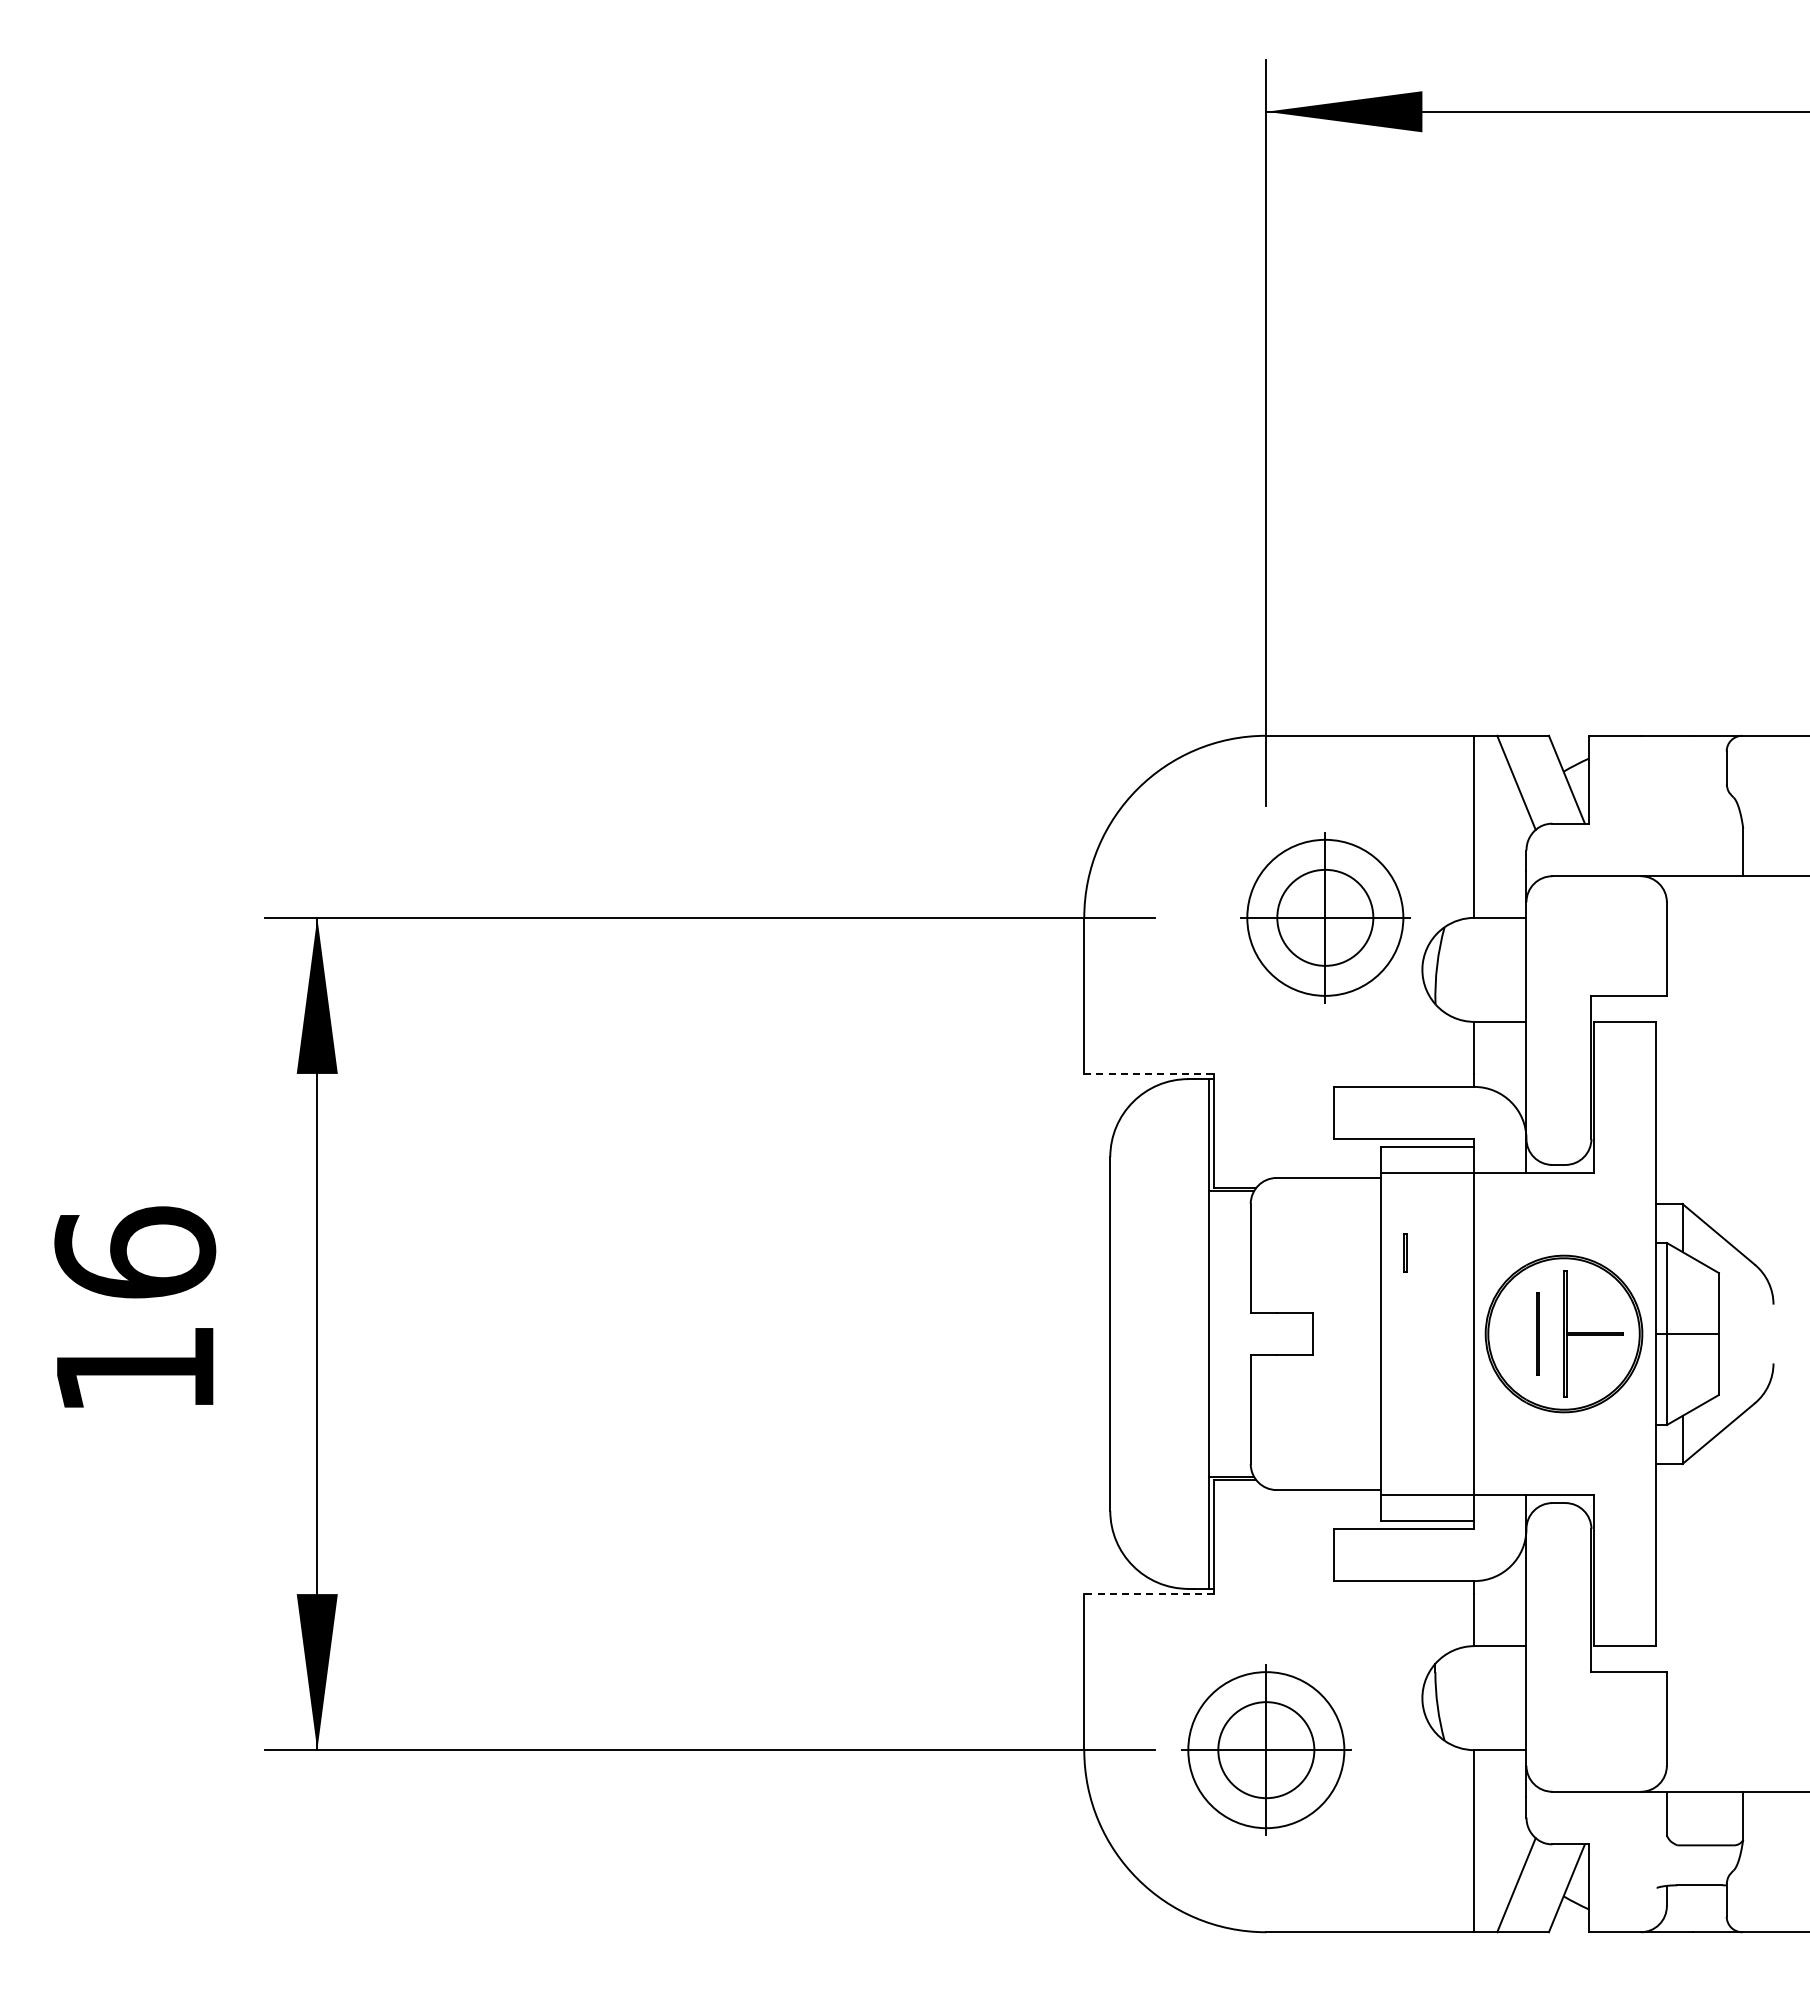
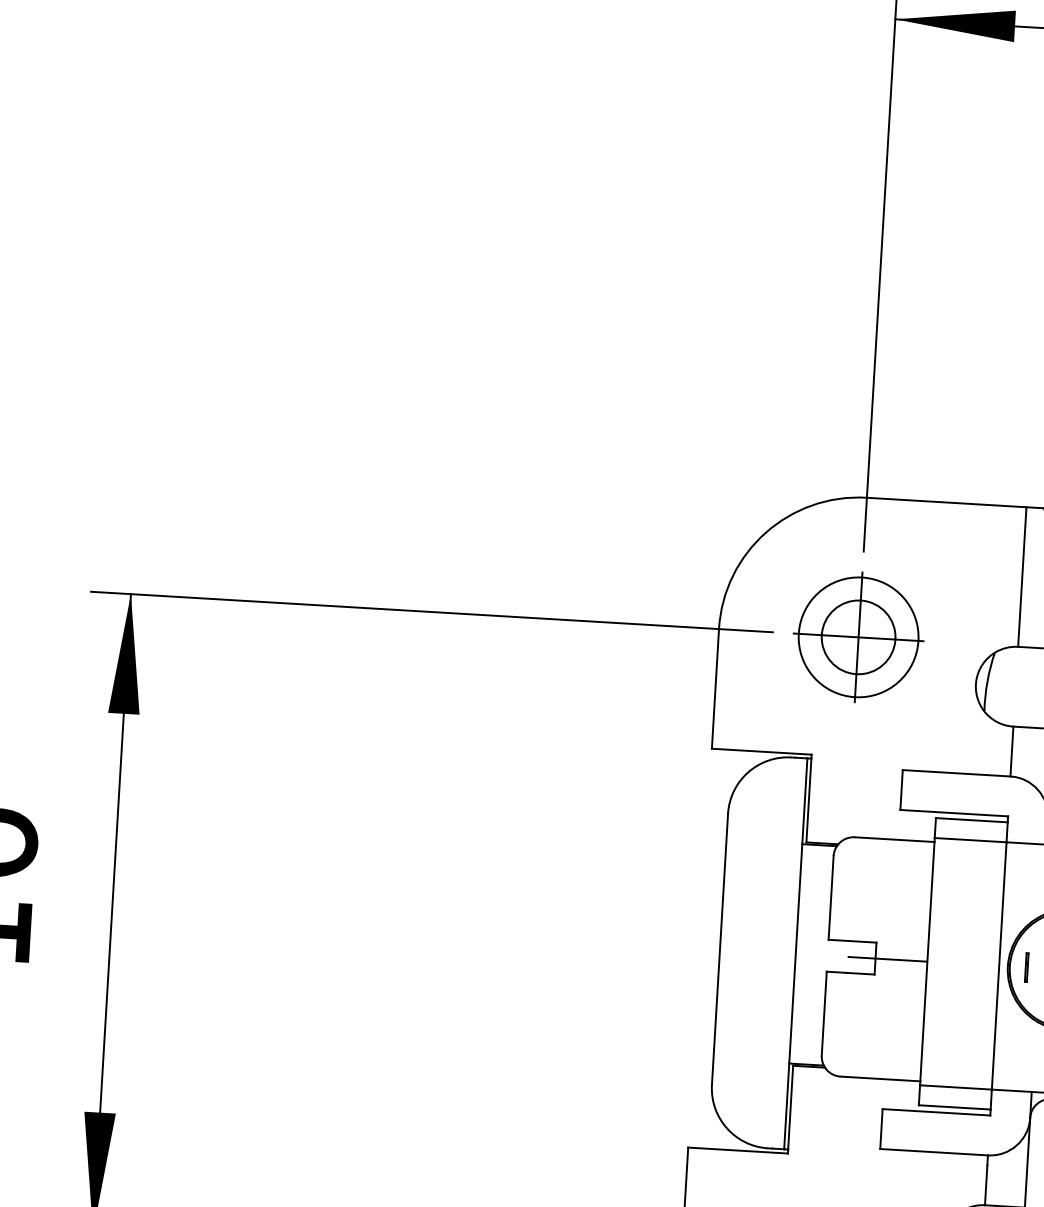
part: (1325, 917) -> (858, 637), moved
line: (1149, 1073) -> (761, 751), dashed -> solid
line: (1404, 1252) -> (1026, 967), moved
line: (1328, 1334) -> (887, 959), added
line: (1148, 1594) -> (737, 1150), dashed -> solid

